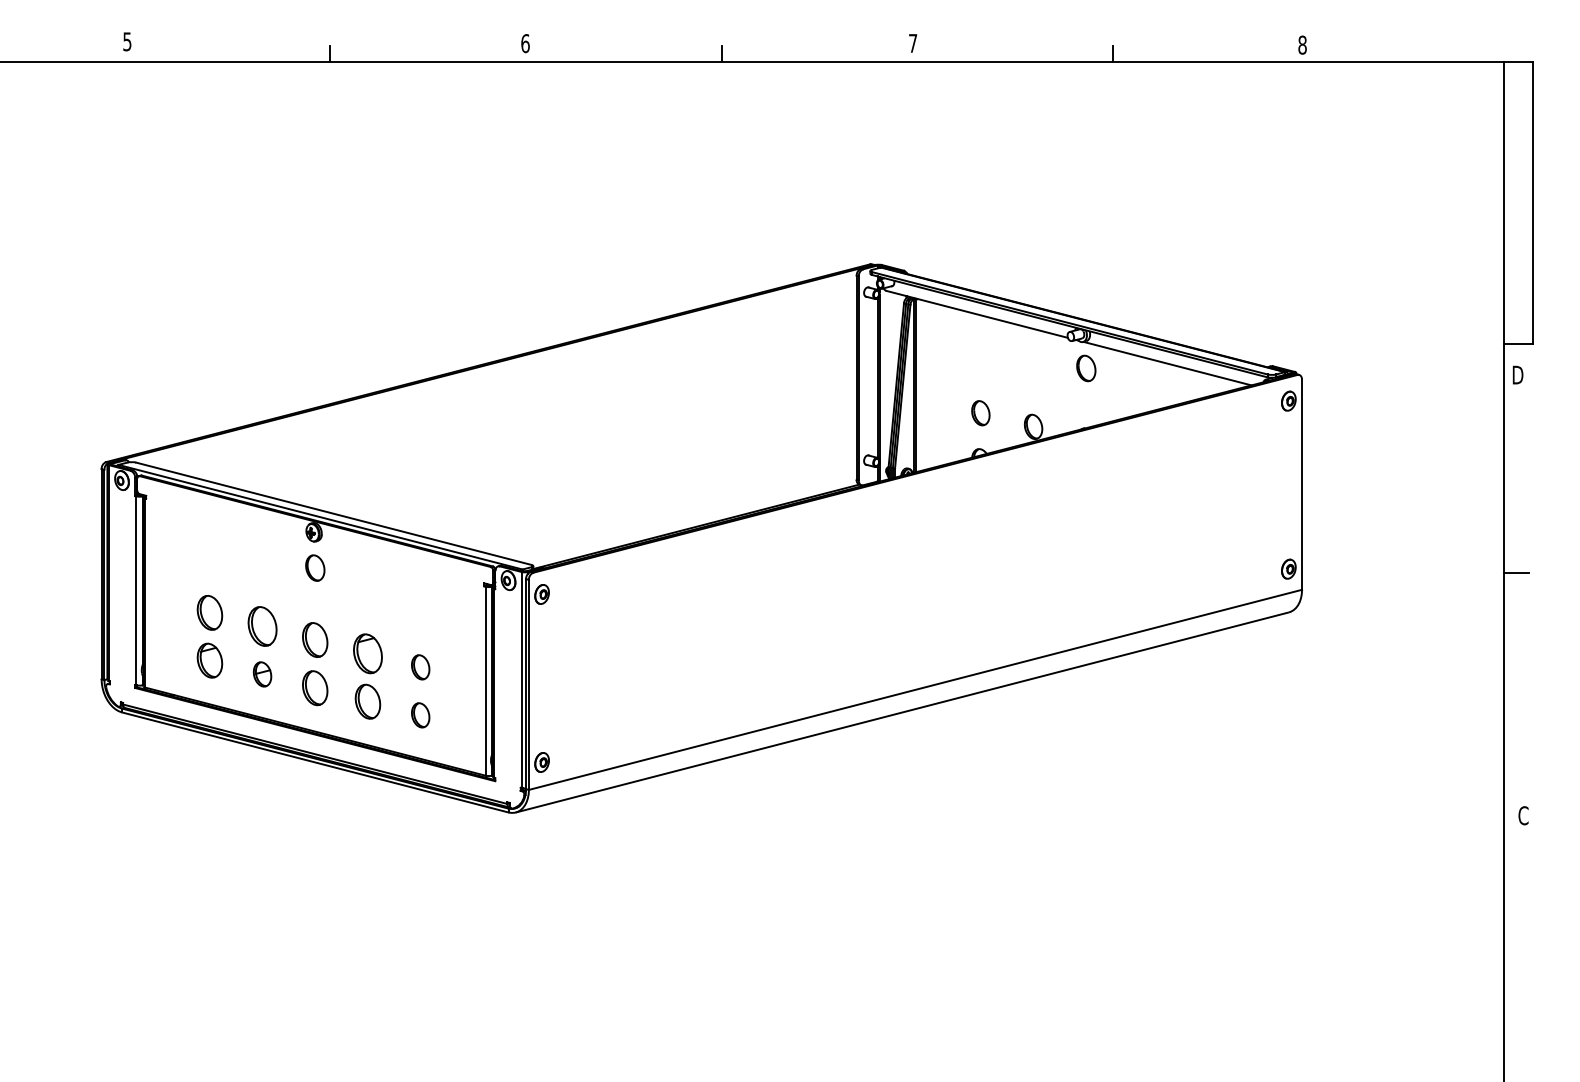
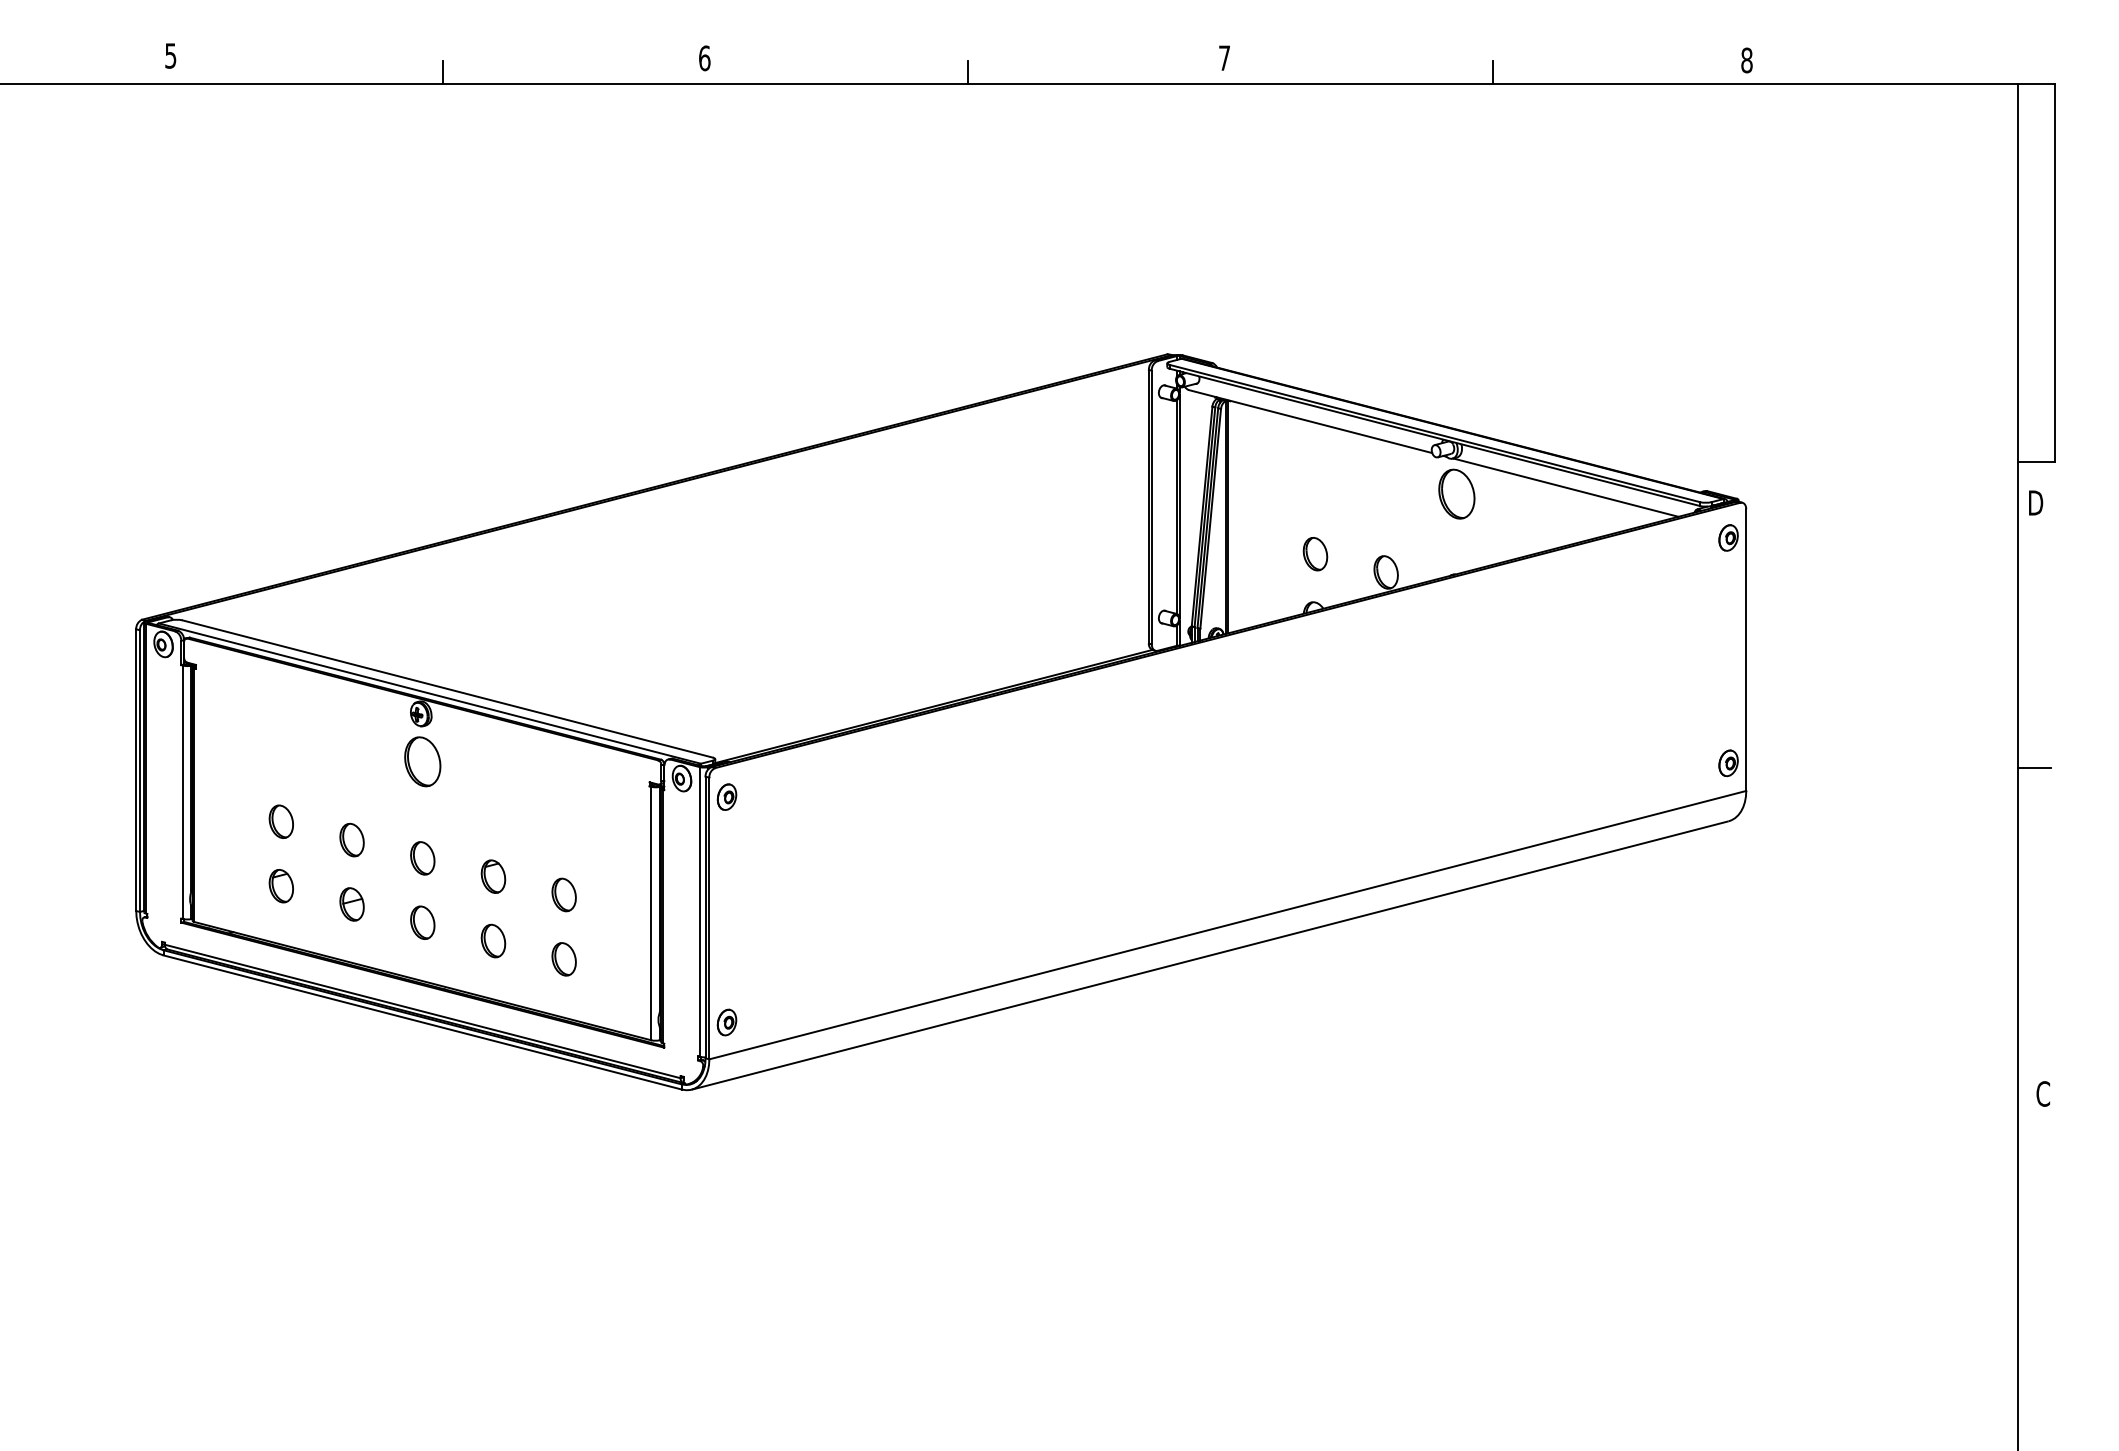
part: (1086, 368) -> (1456, 493), size x1.43
part: (315, 567) -> (422, 761), size x1.43
part: (209, 612) -> (280, 821), size x0.71
part: (262, 625) -> (351, 839), size x0.62
part: (315, 640) -> (422, 858), size x0.71
part: (367, 653) -> (493, 876), size x0.62
part: (209, 661) -> (280, 886), size x0.71
part: (315, 687) -> (422, 922), size x0.71
part: (367, 701) -> (493, 940), size x0.71

